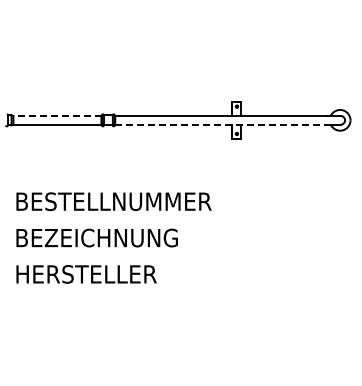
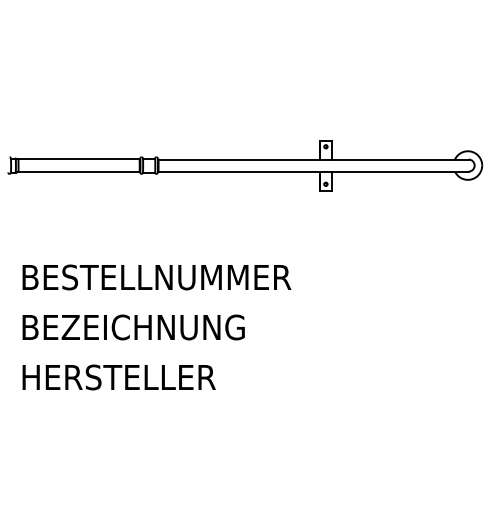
line: (56, 115) -> (77, 158), dashed -> solid
line: (222, 124) -> (306, 171), dashed -> solid

